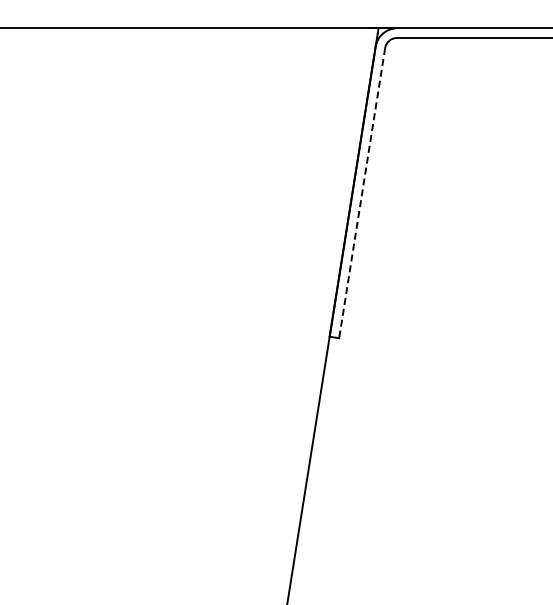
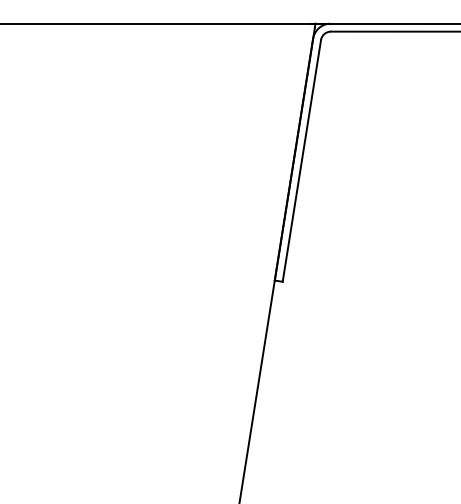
line: (362, 193) -> (302, 161), dashed -> solid

